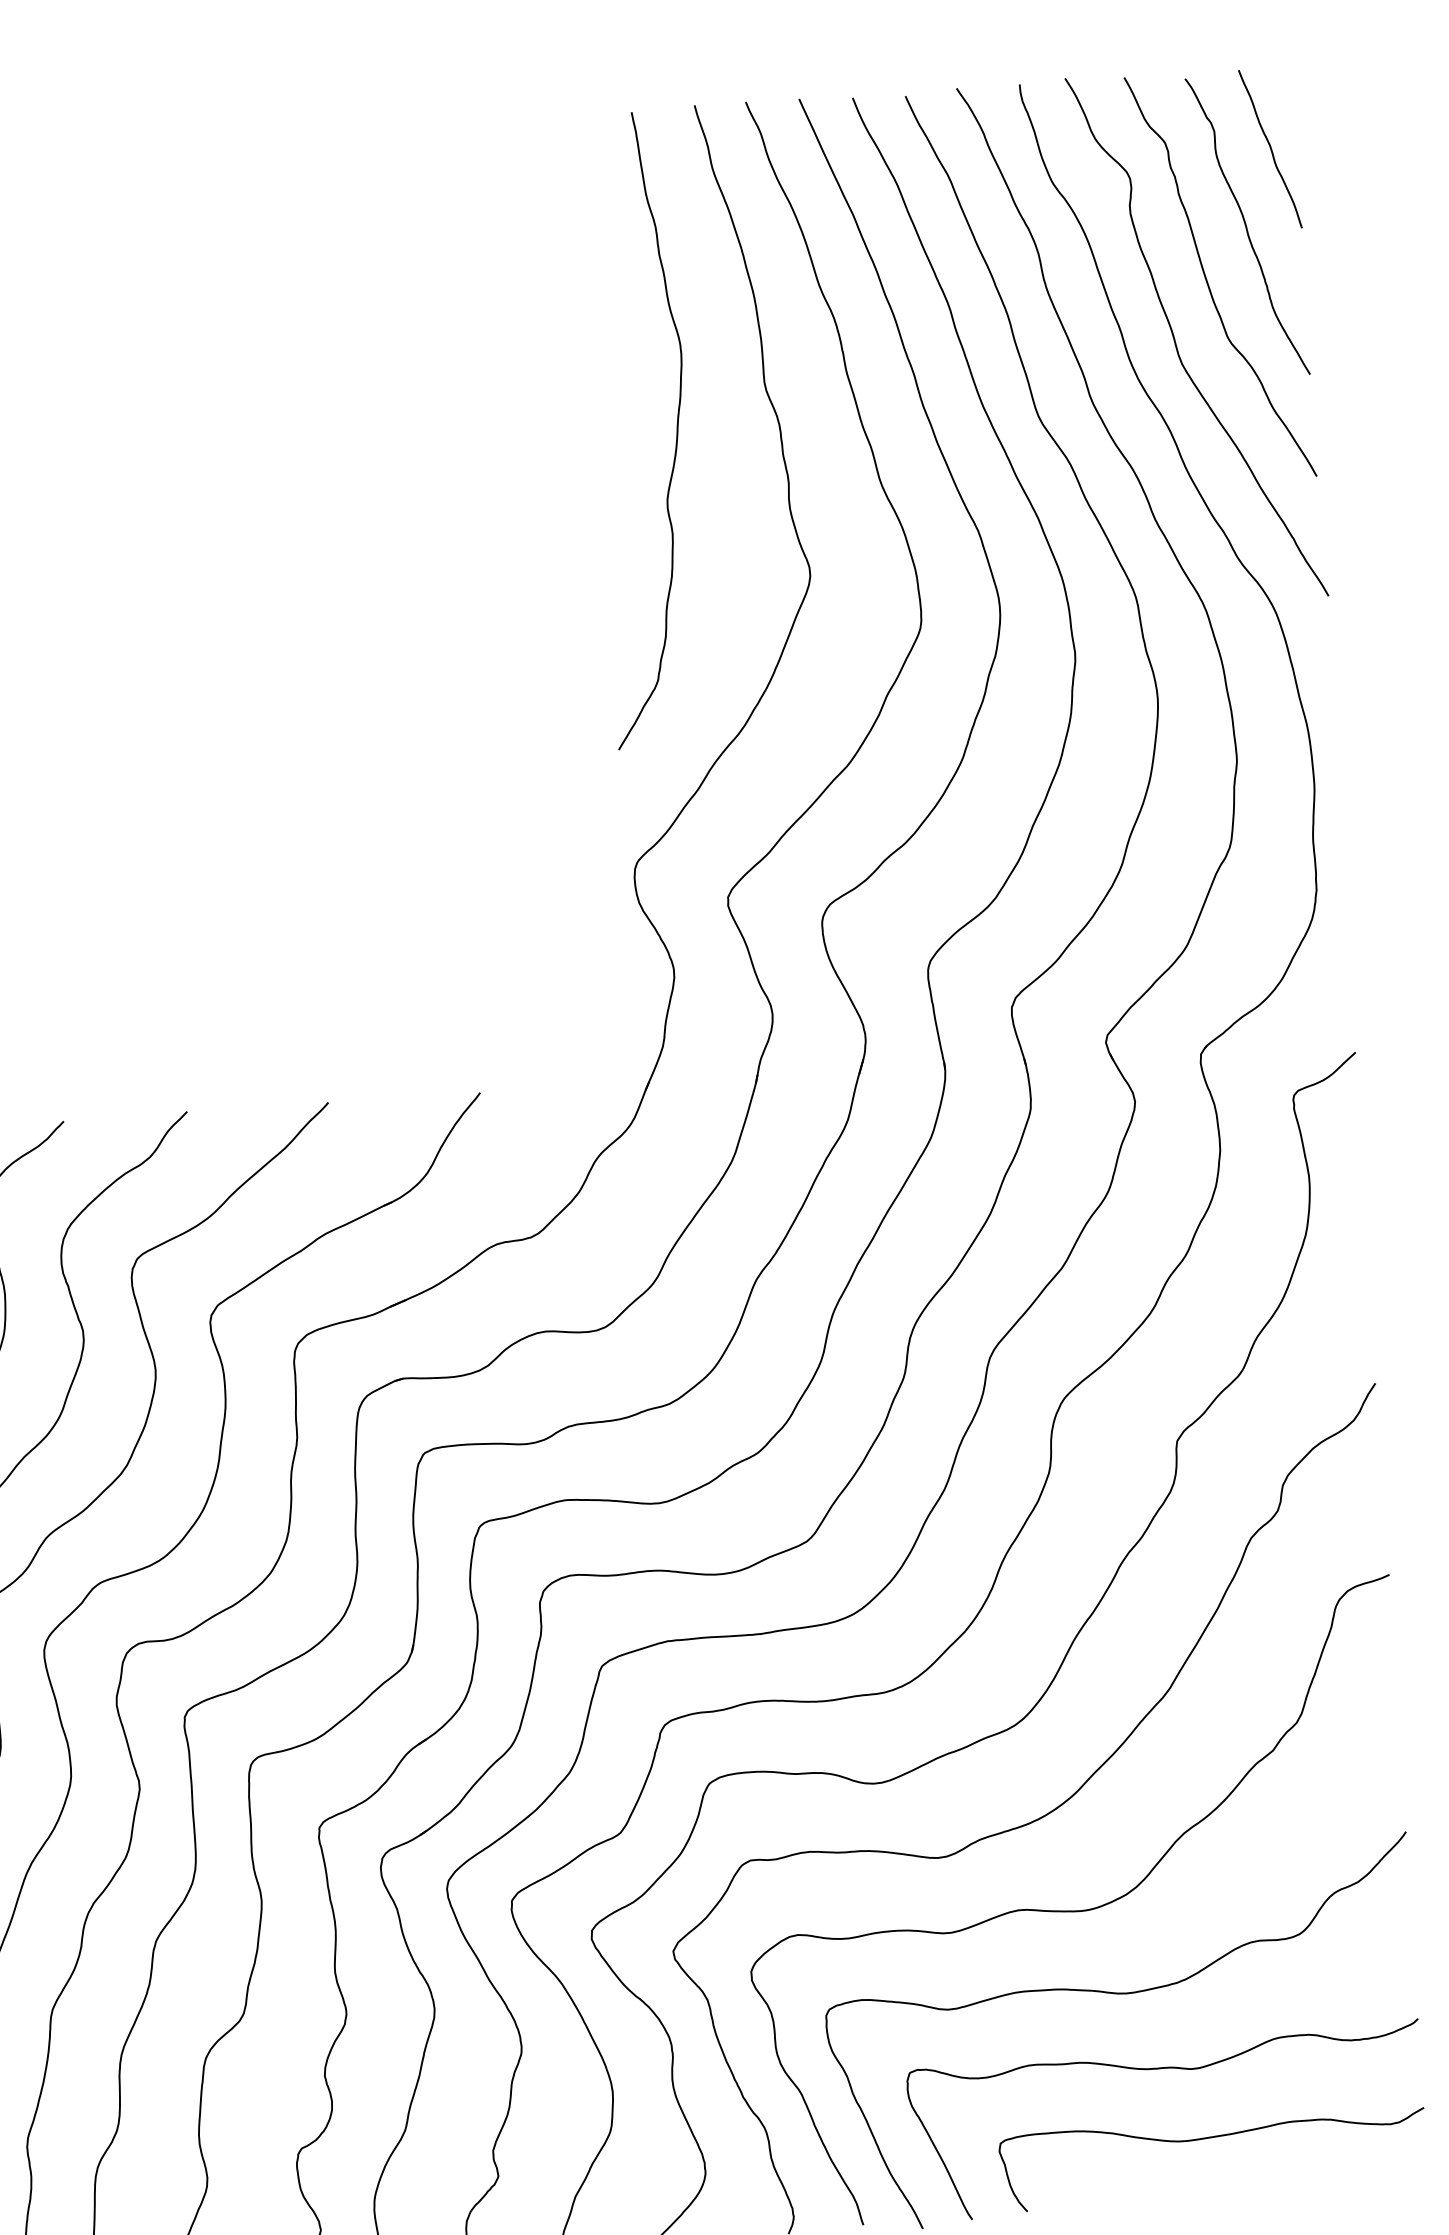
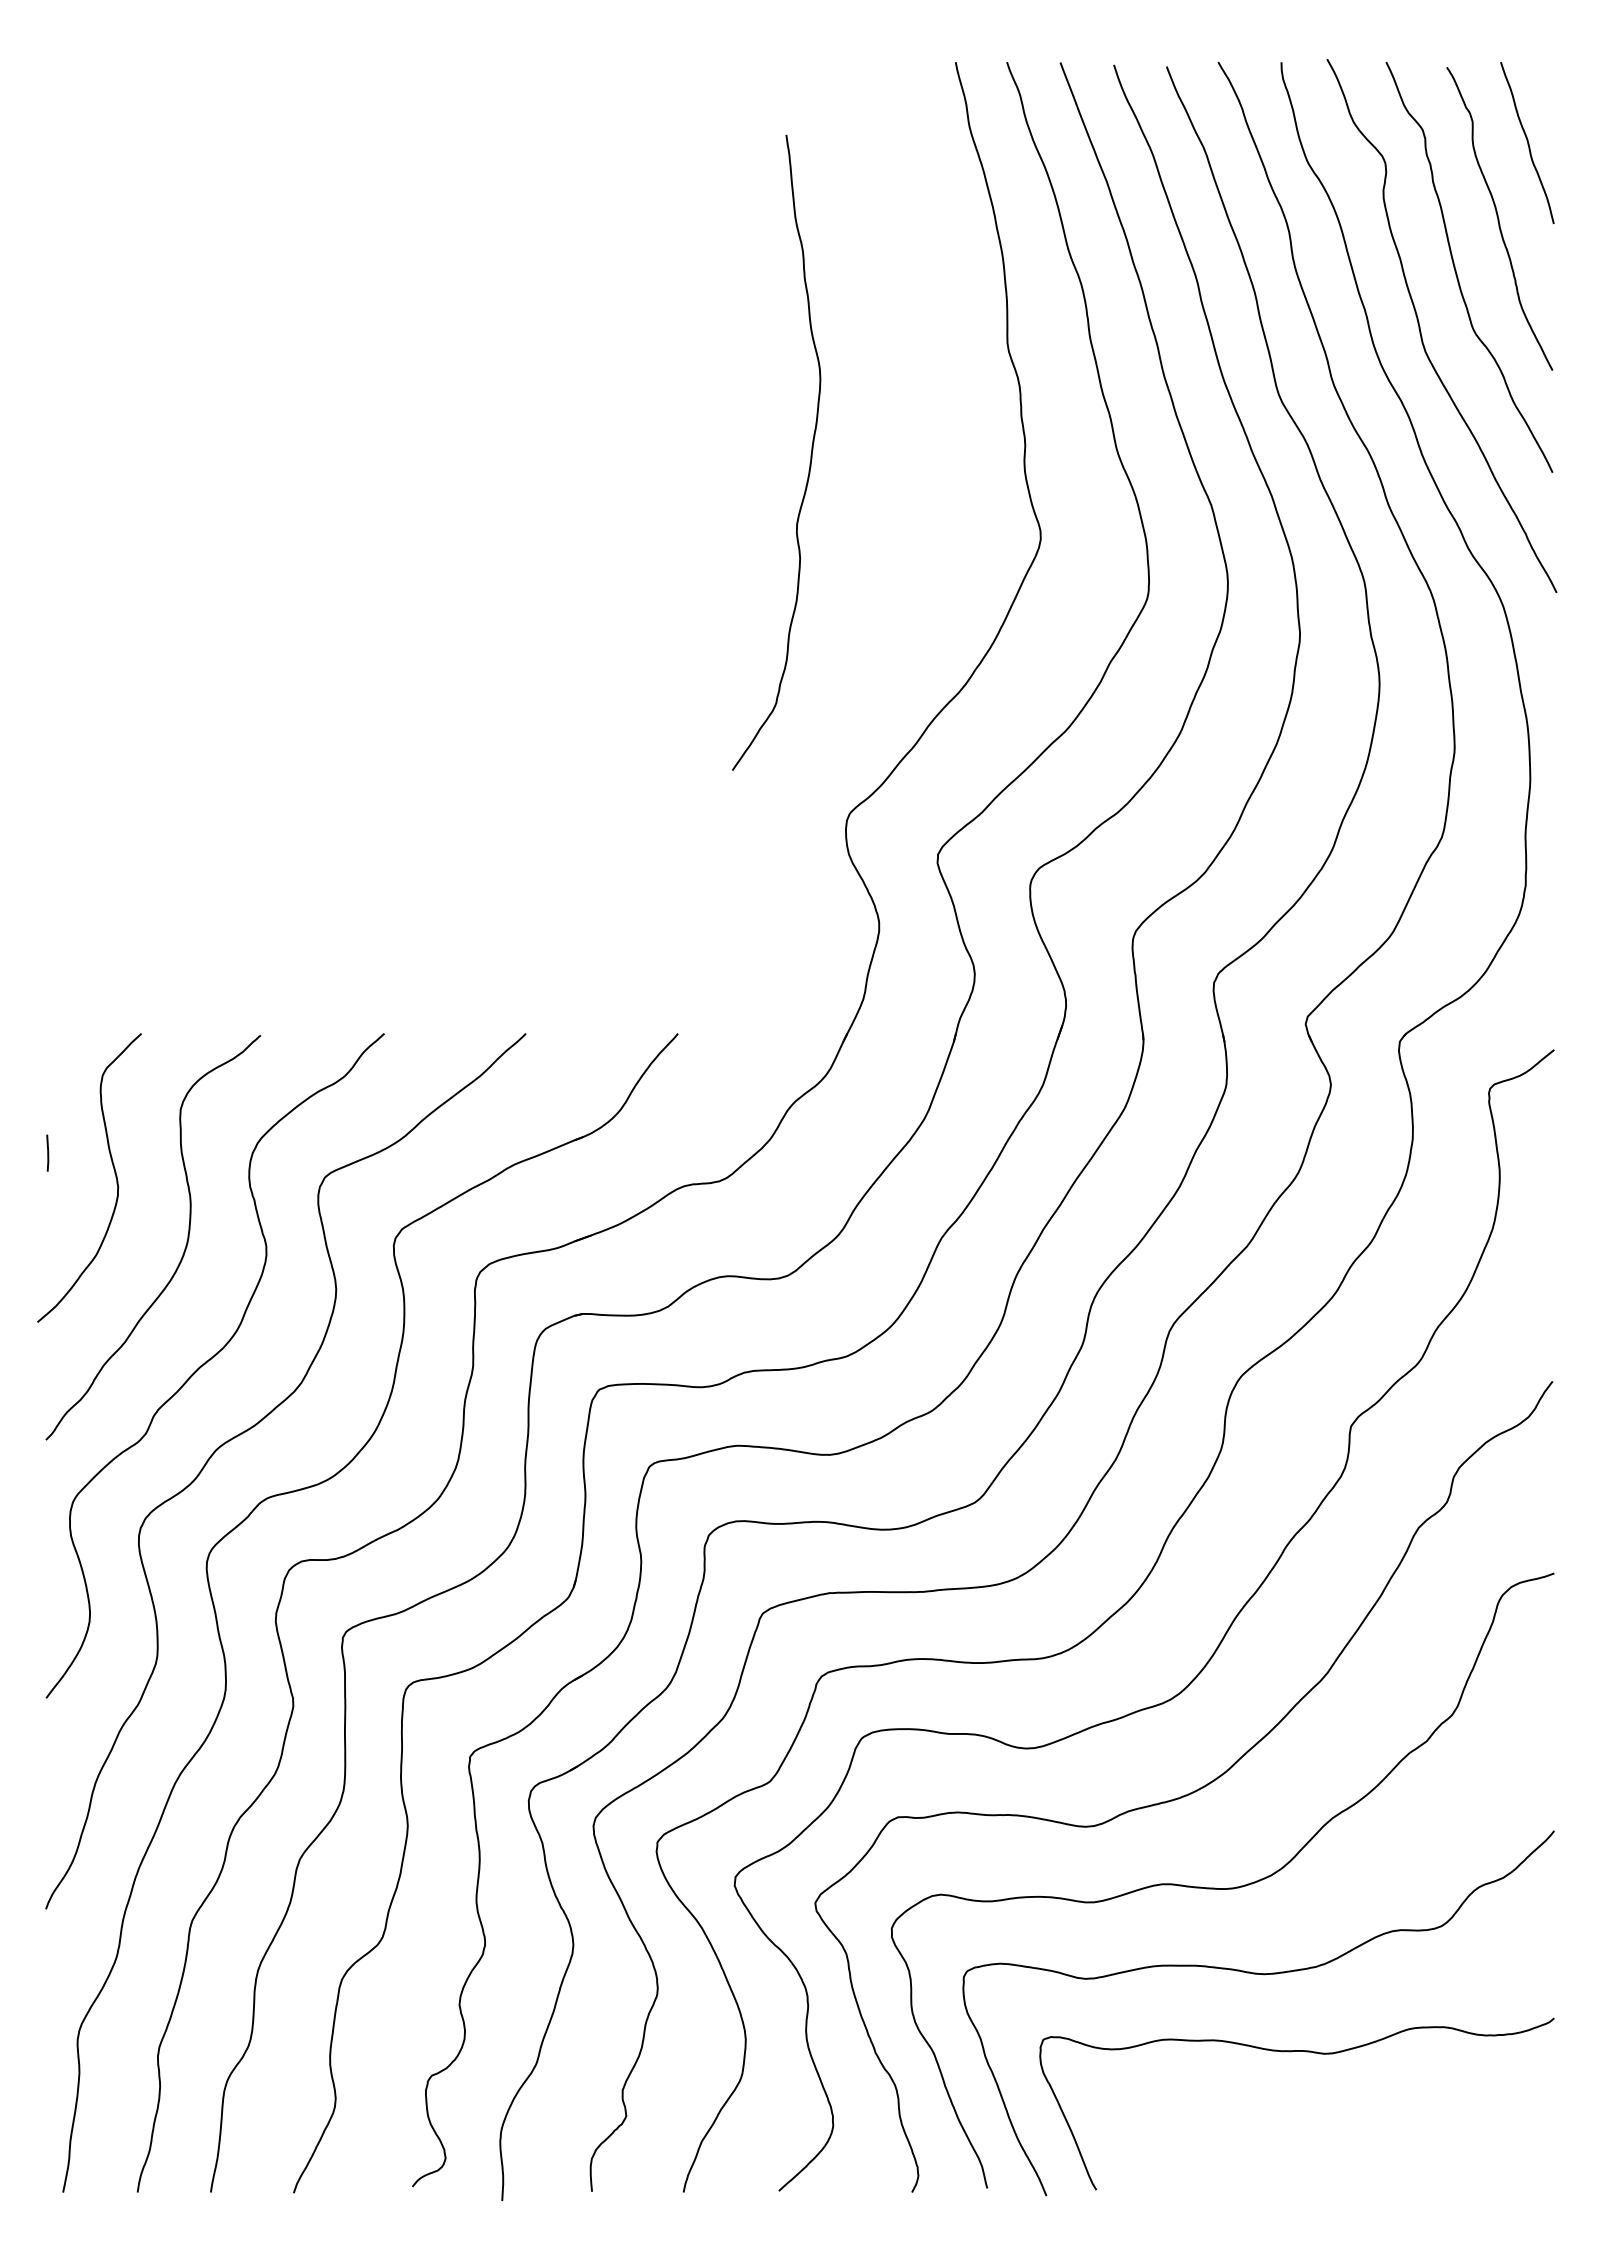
curve: (676, 429) -> (810, 454), moved
curve: (1211, 2138) -> (1340, 2124), removed

